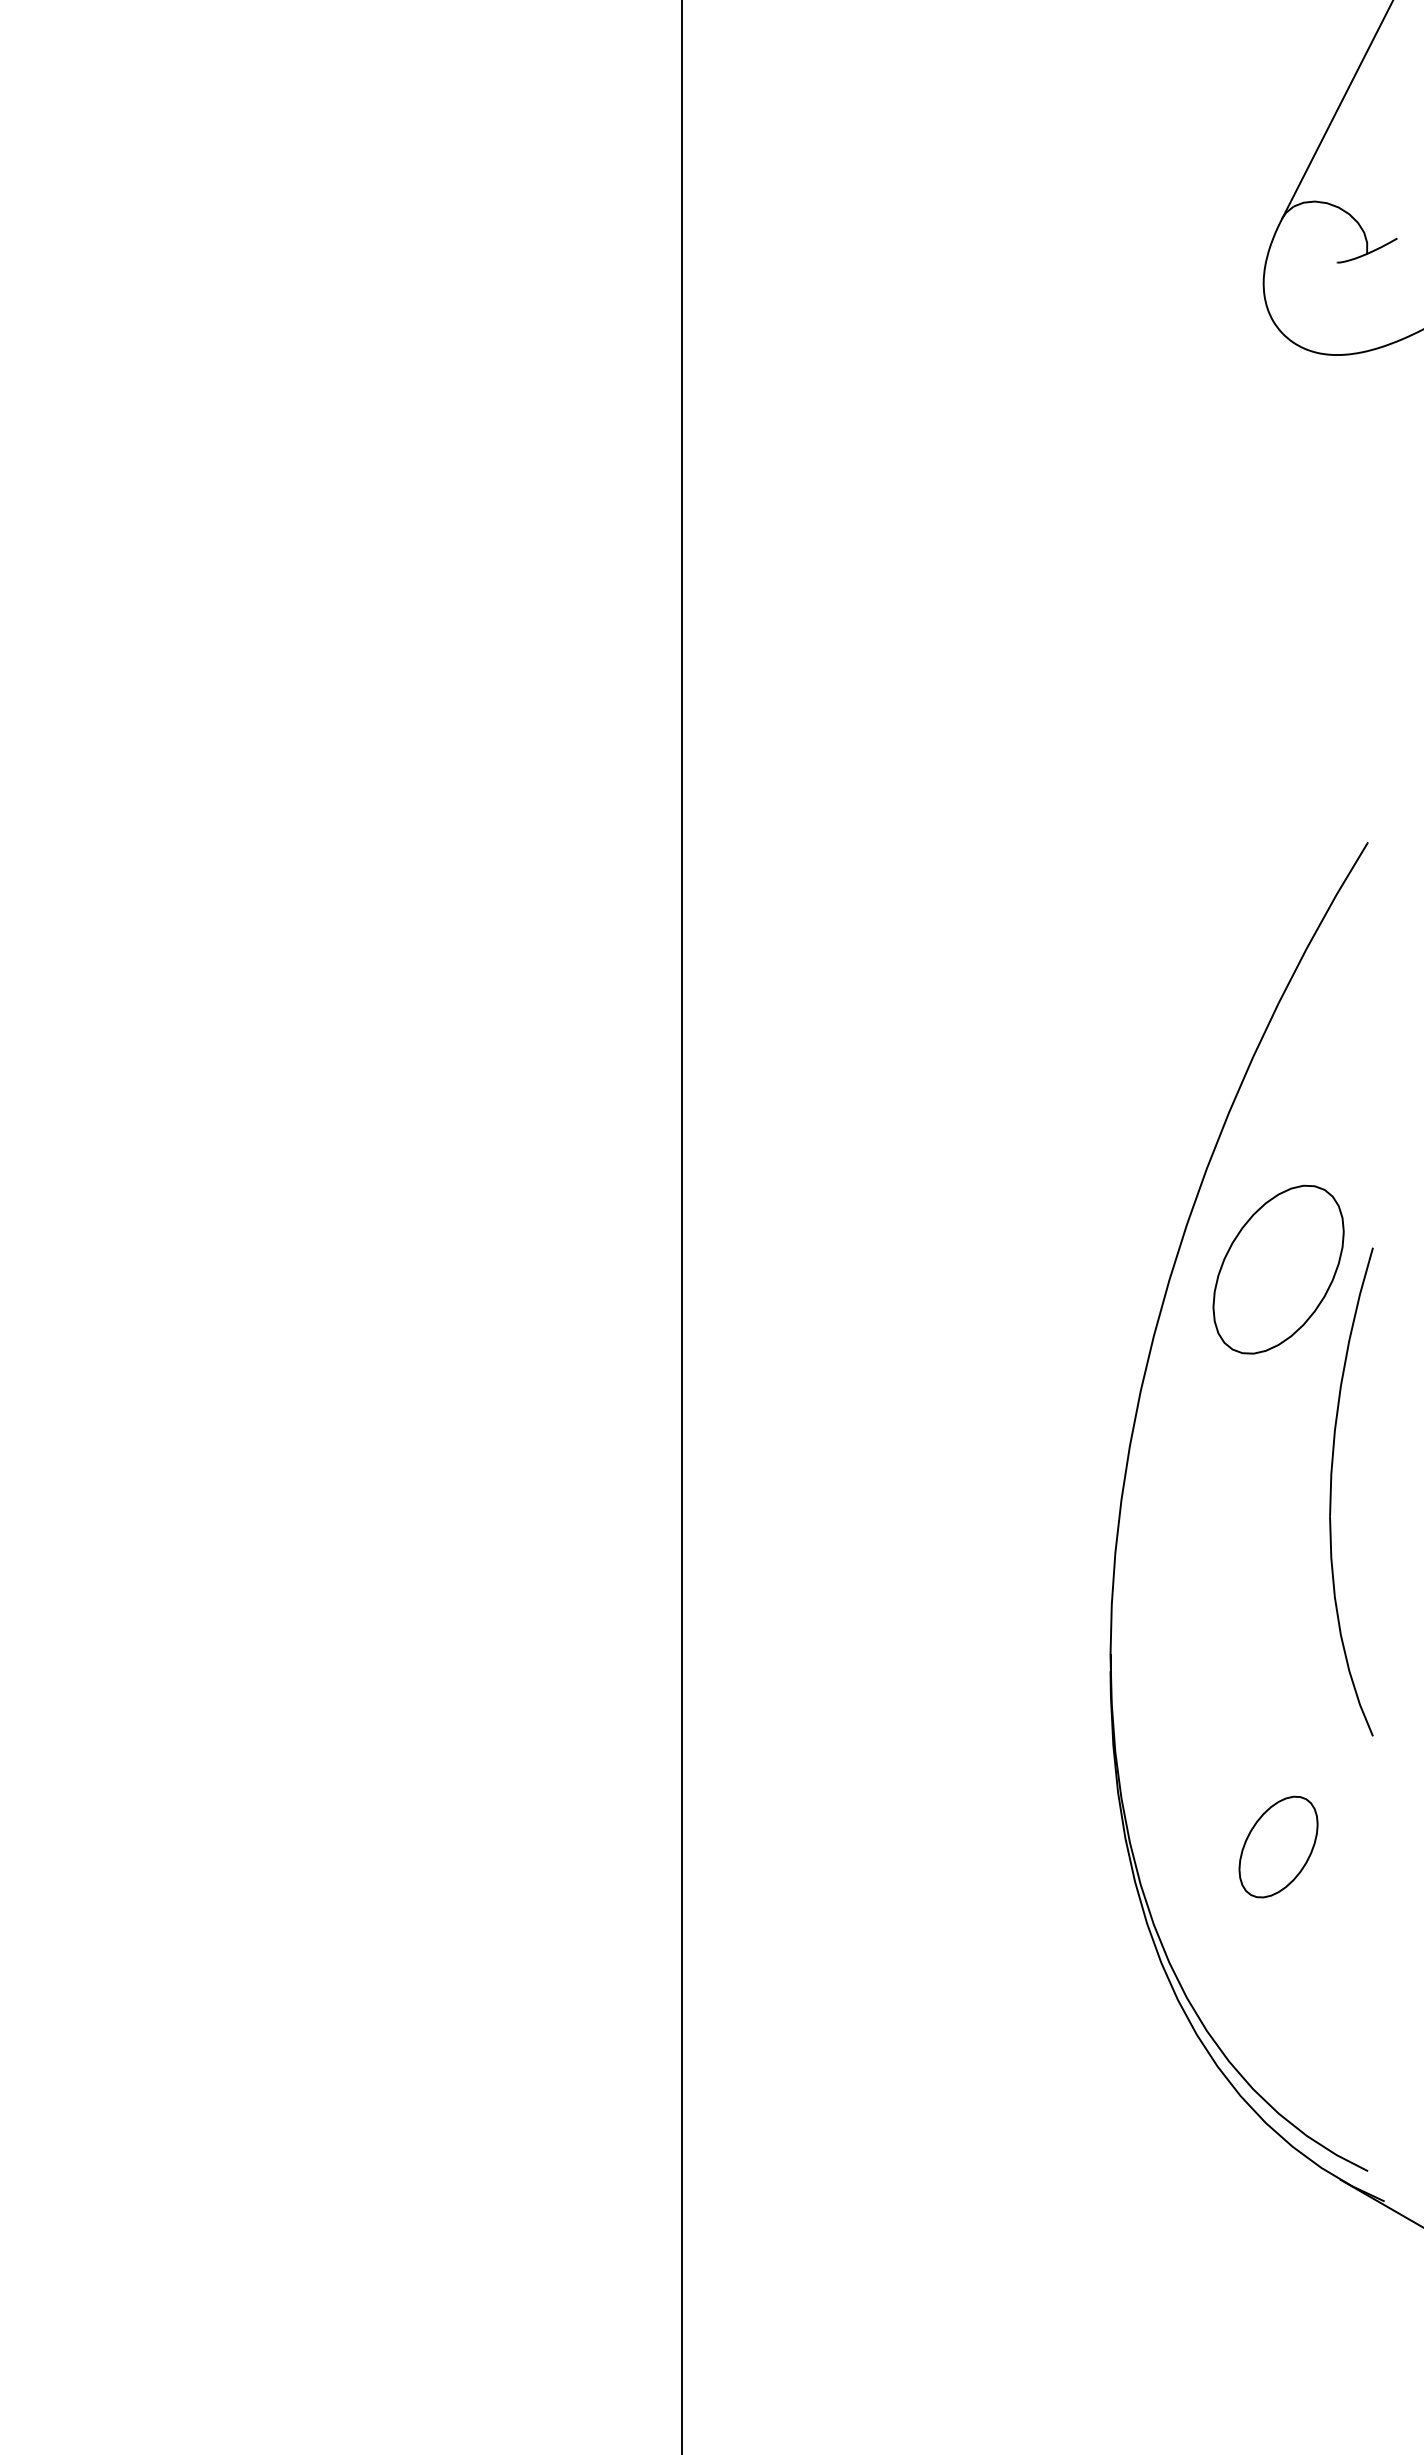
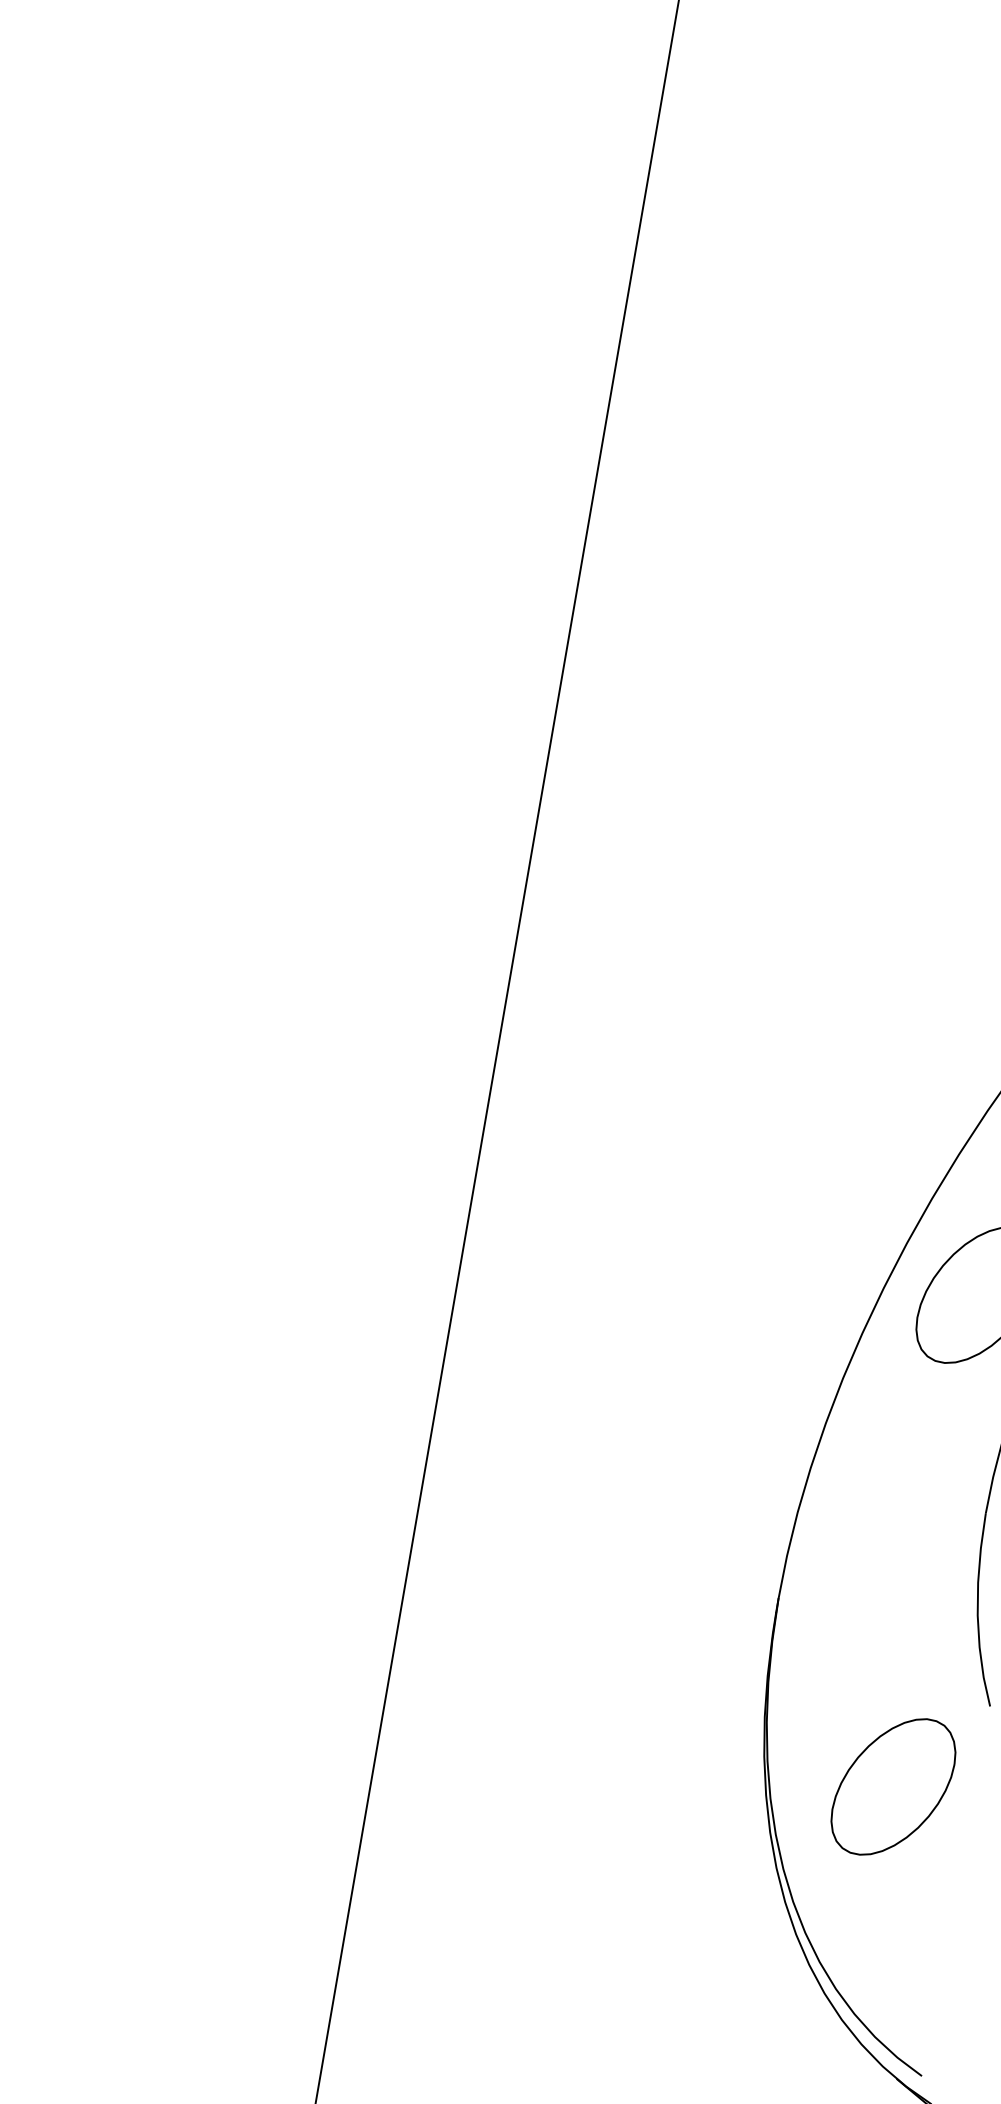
part: (1278, 1846) -> (893, 1786), size x1.67

